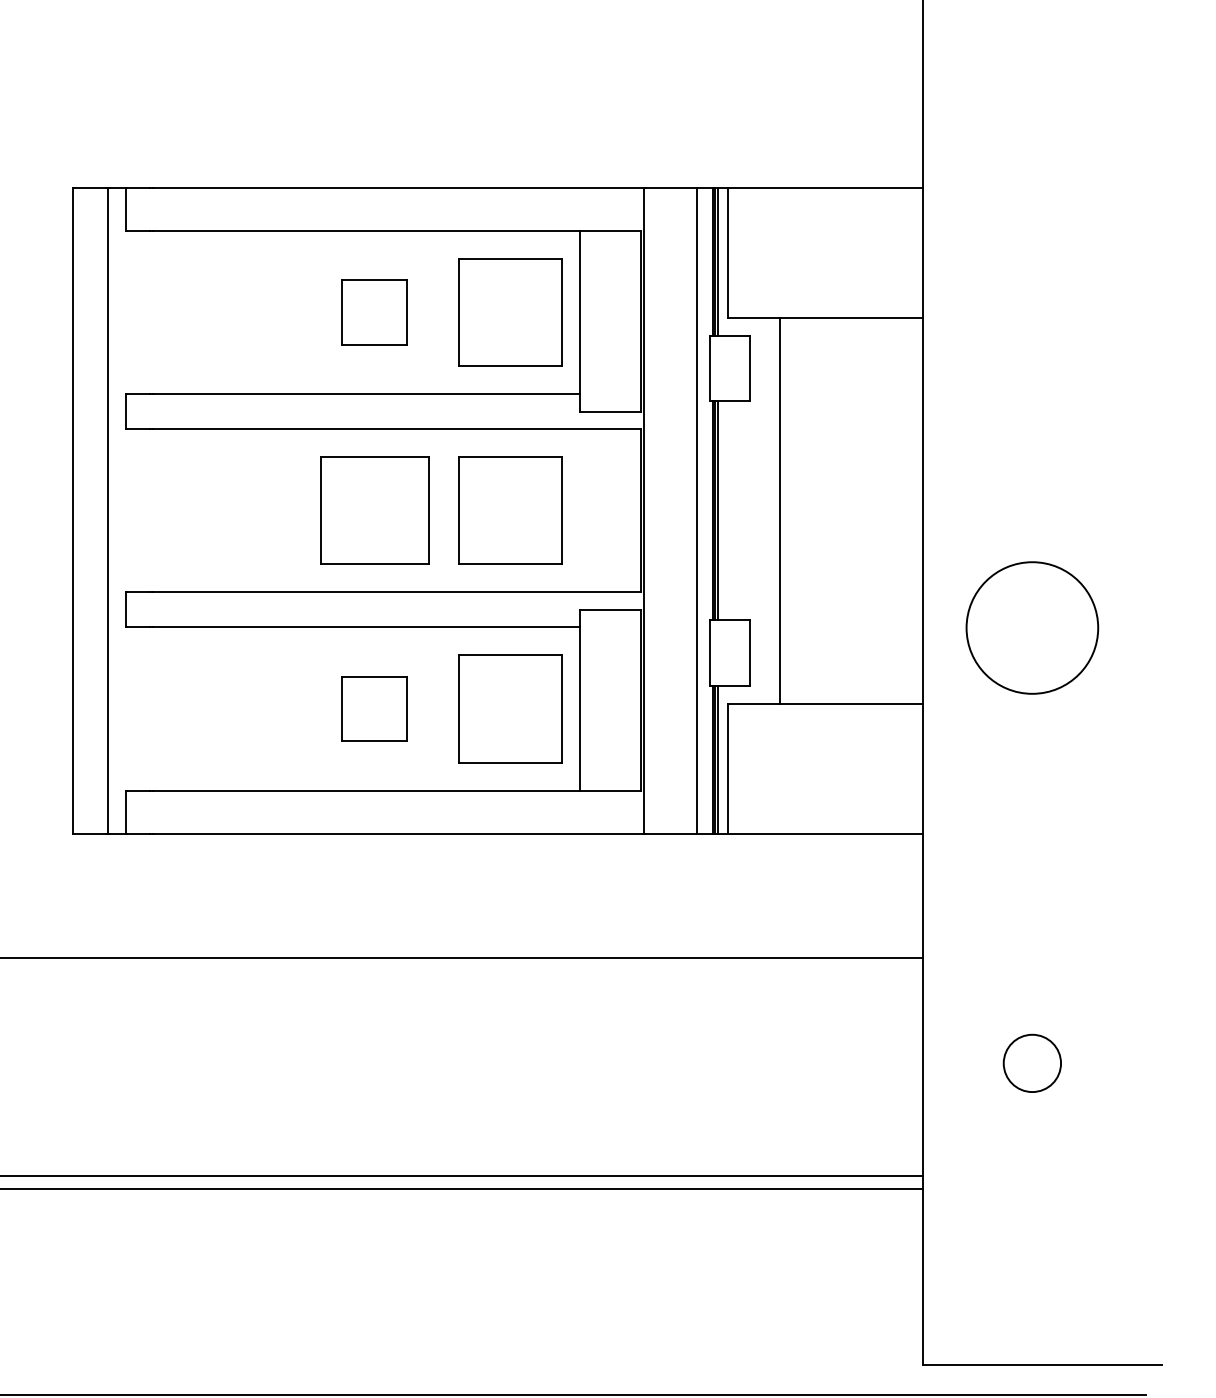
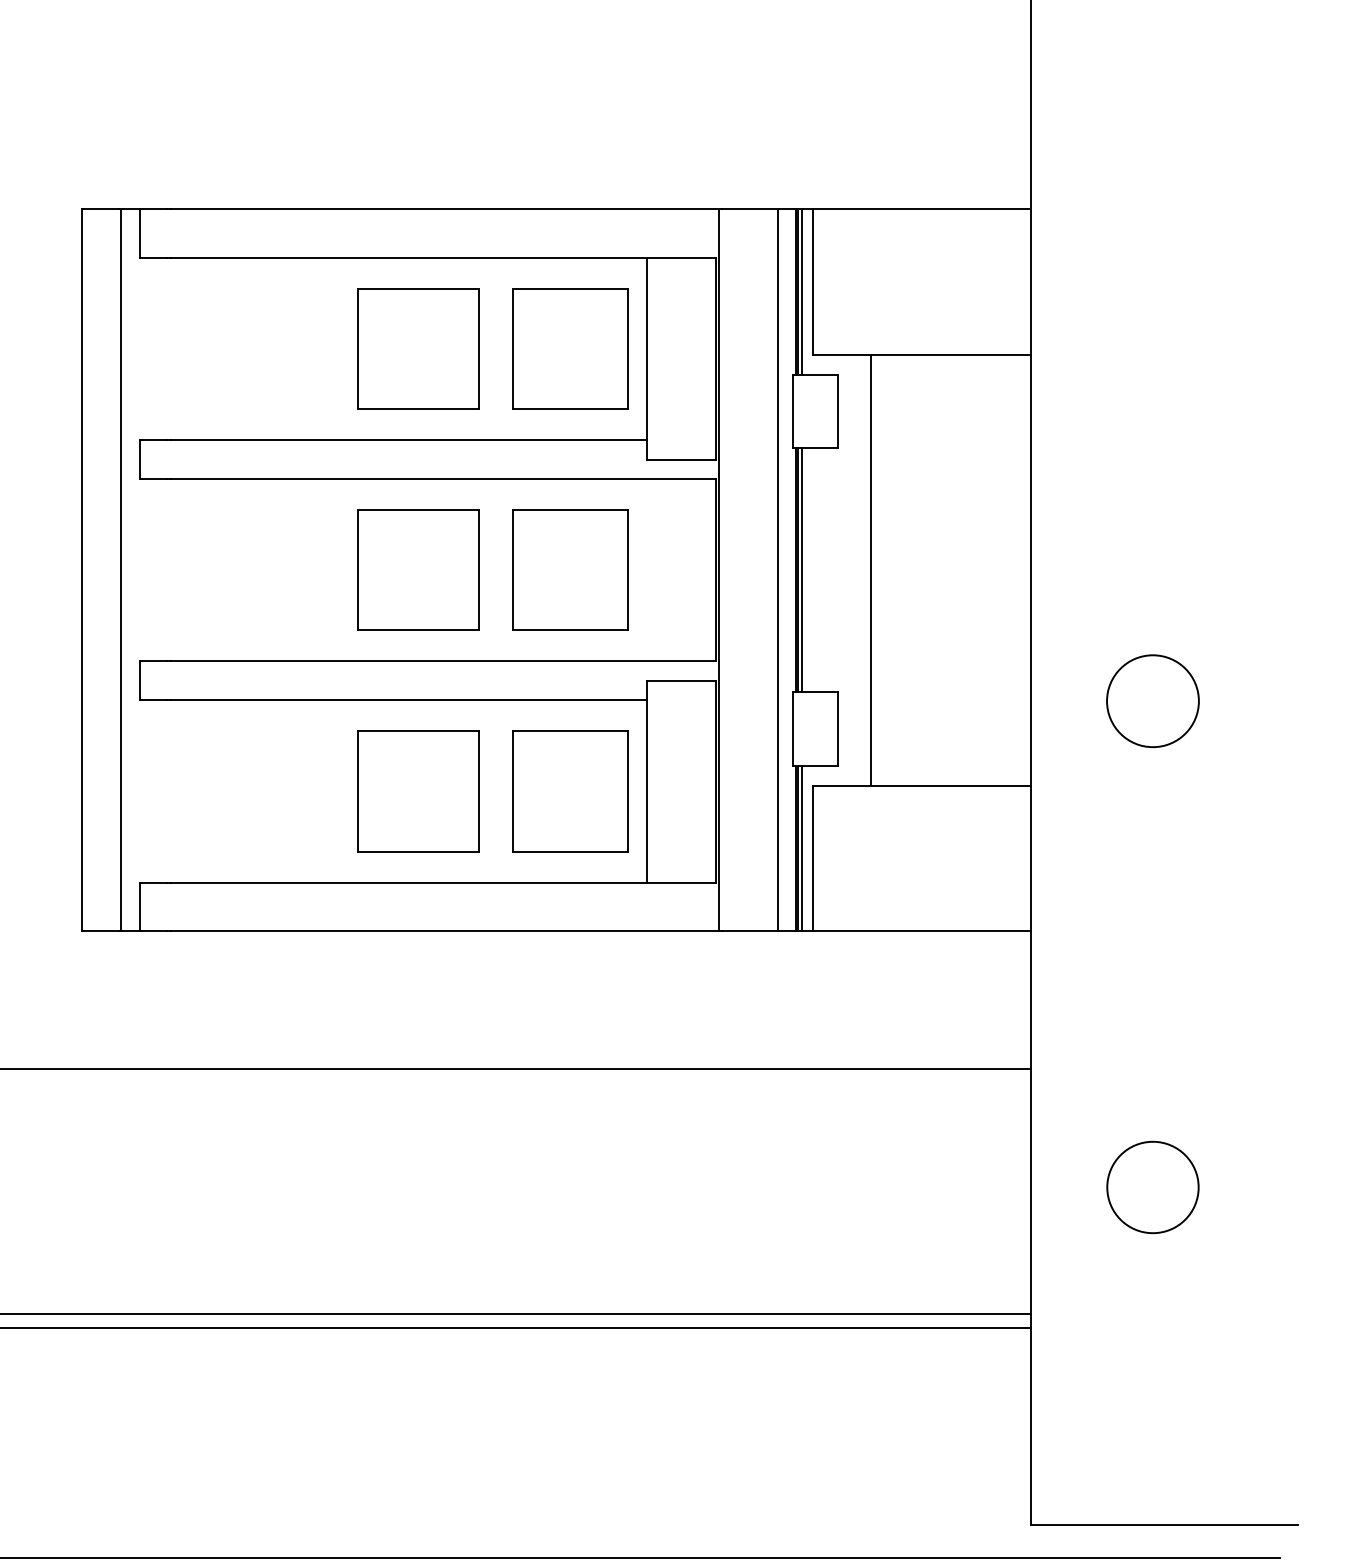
part: (374, 312) -> (418, 348), size x1.67
circle: (1031, 628) -> (1152, 701), size x0.62
part: (374, 708) -> (418, 791), size x1.67
circle: (1031, 1063) -> (1152, 1187), size x1.43

